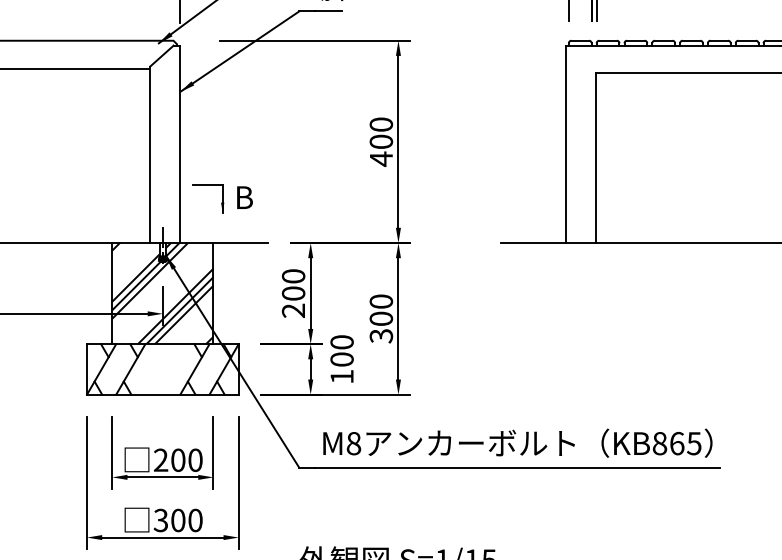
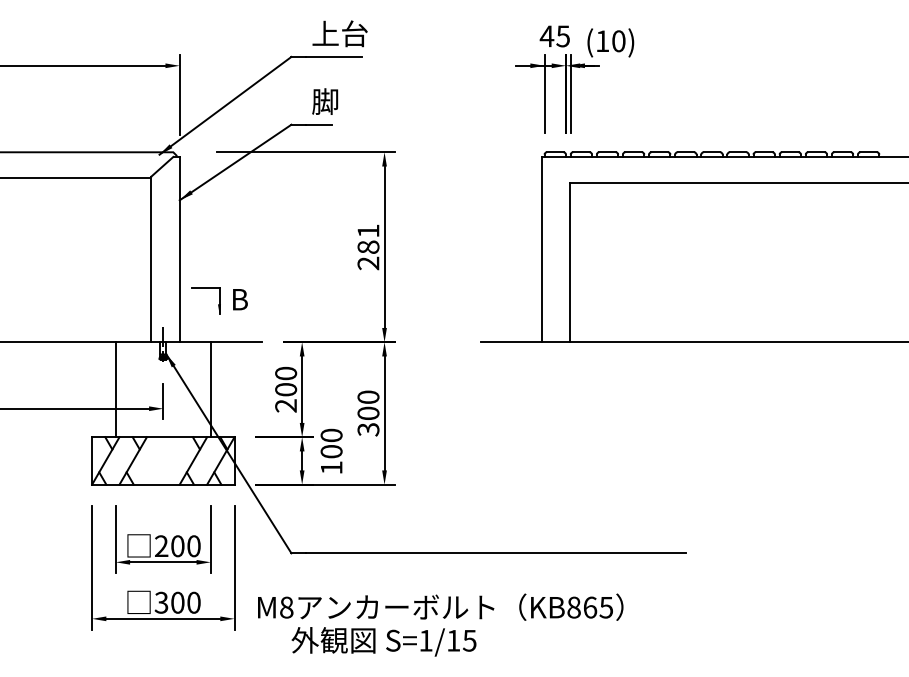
text: (381, 142) -> (368, 247), 400 -> 281
hatch: (161, 293) -> (162, 389), removed
text: (517, 442) -> (440, 606), moved

